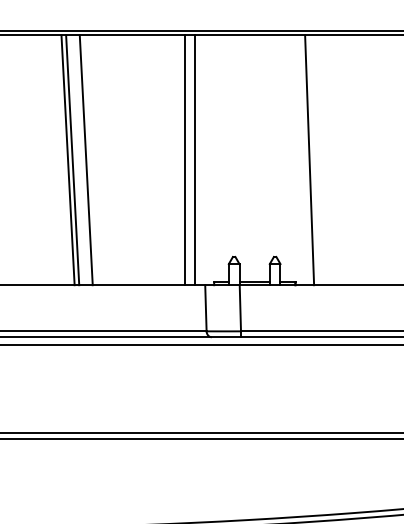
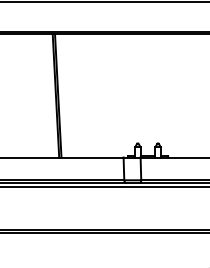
line: (85, 159) -> (64, 95), removed
line: (184, 159) -> (113, 95), removed
line: (194, 159) -> (118, 95), removed
line: (308, 159) -> (174, 95), removed

